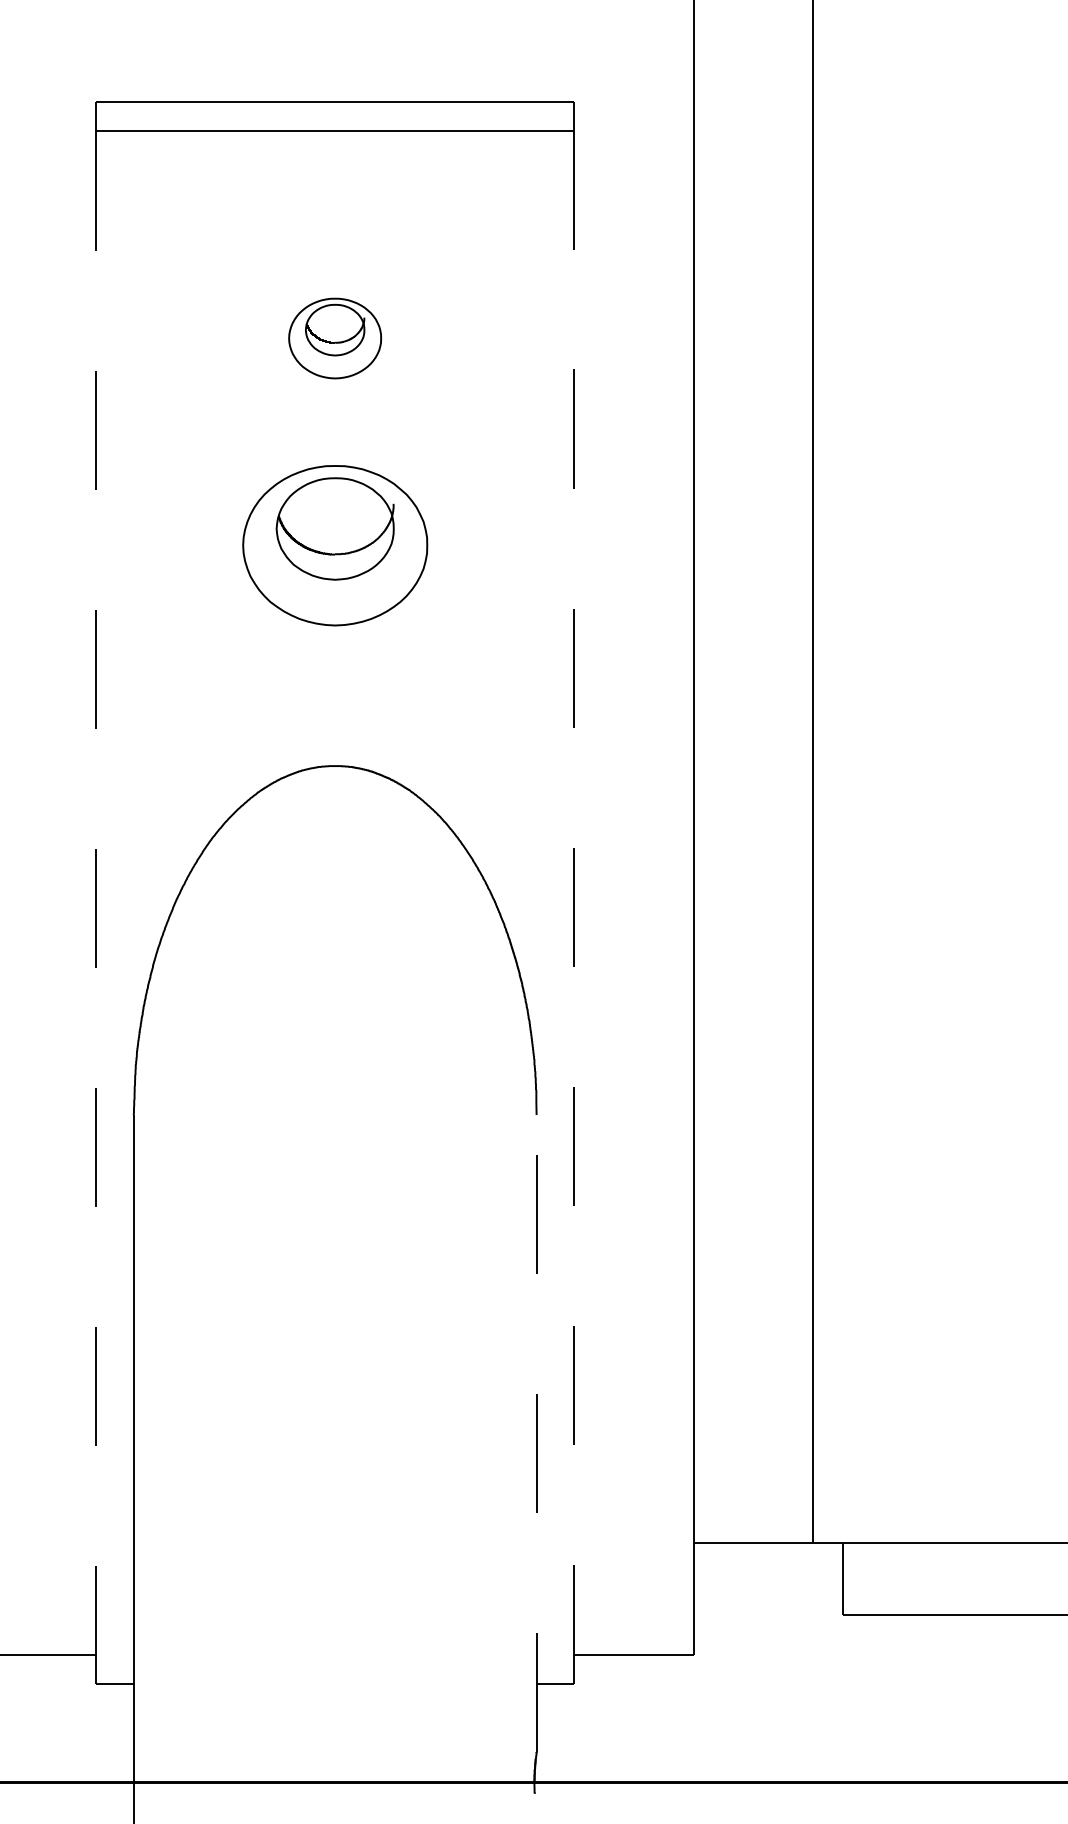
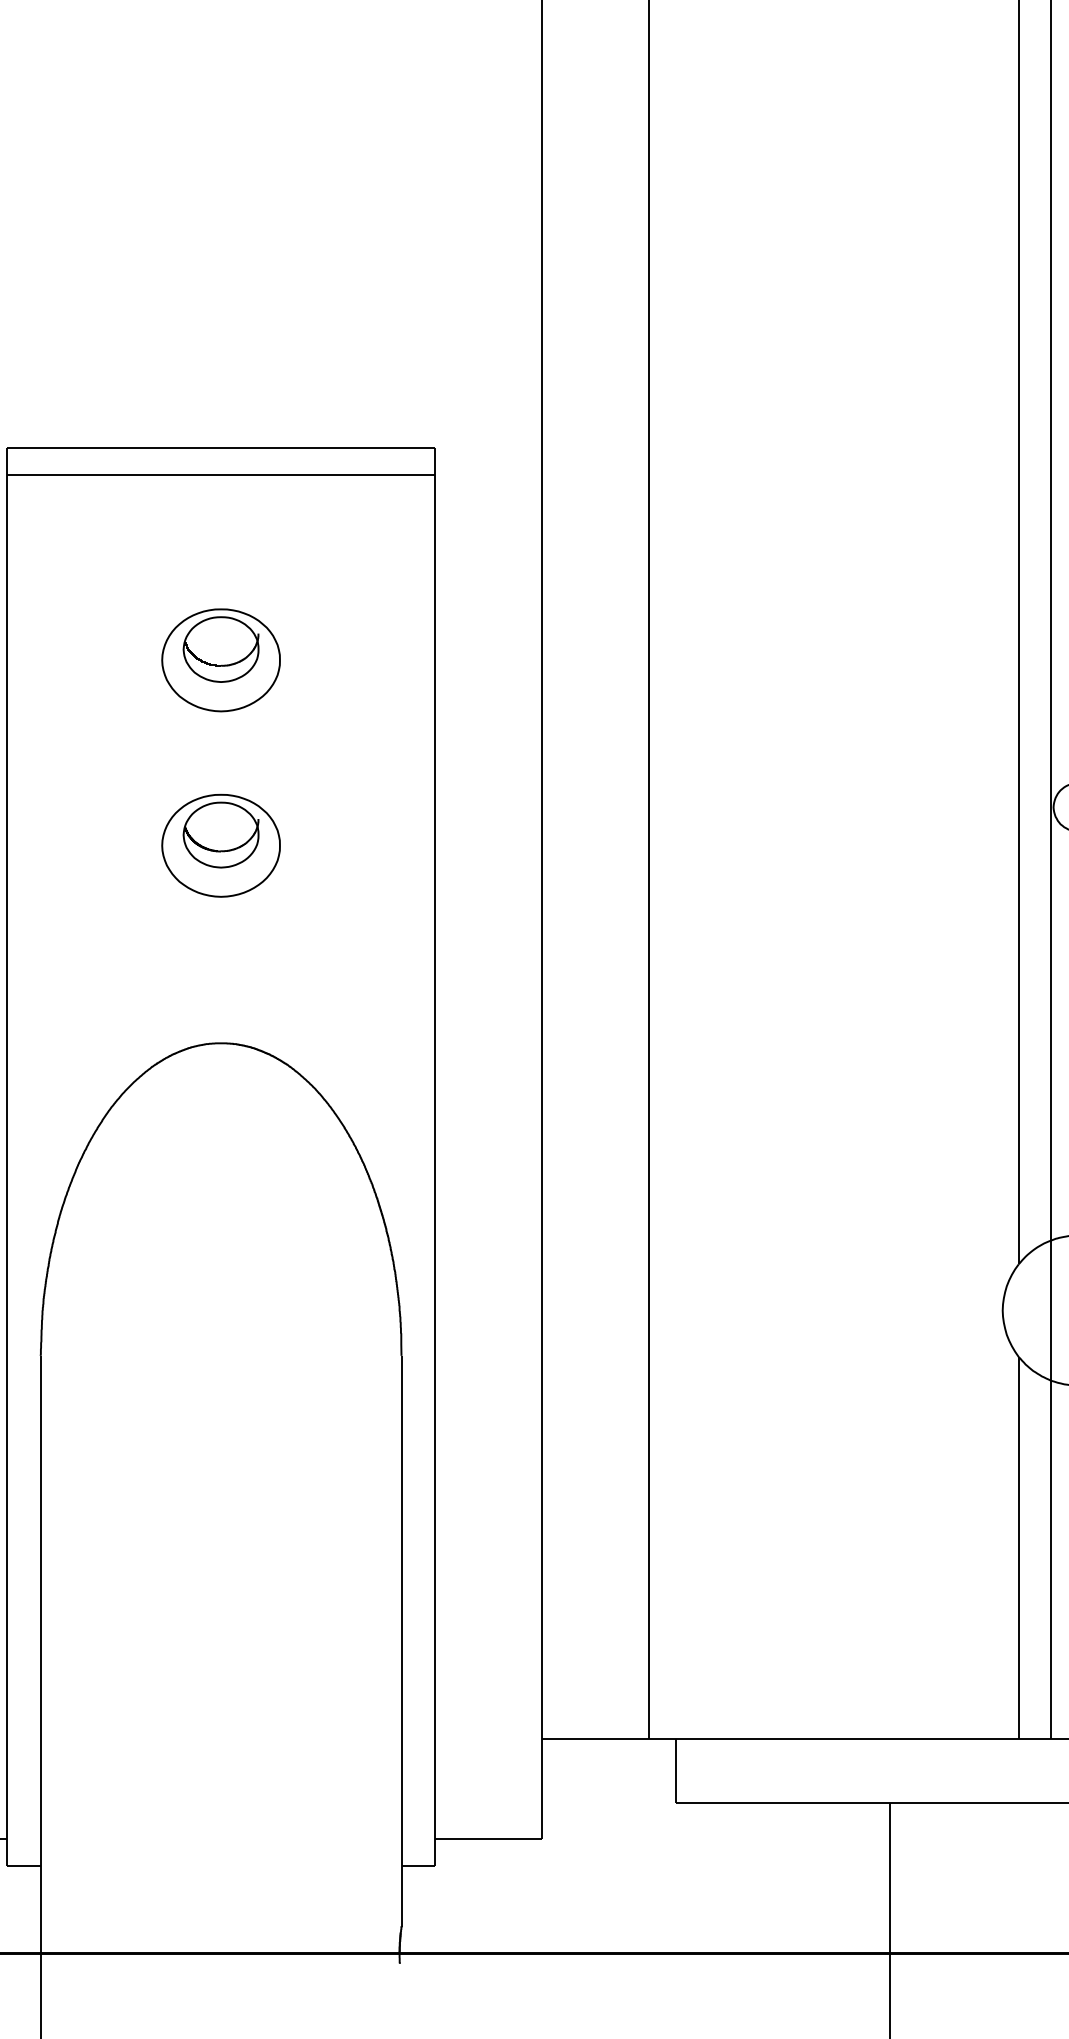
part: (334, 338) -> (220, 660), size x1.43
part: (334, 545) -> (220, 845), size x0.71
line: (574, 906) -> (435, 1169), dashed -> solid
line: (95, 908) -> (6, 1170), dashed -> solid
line: (536, 1432) -> (401, 1640), dashed -> solid

